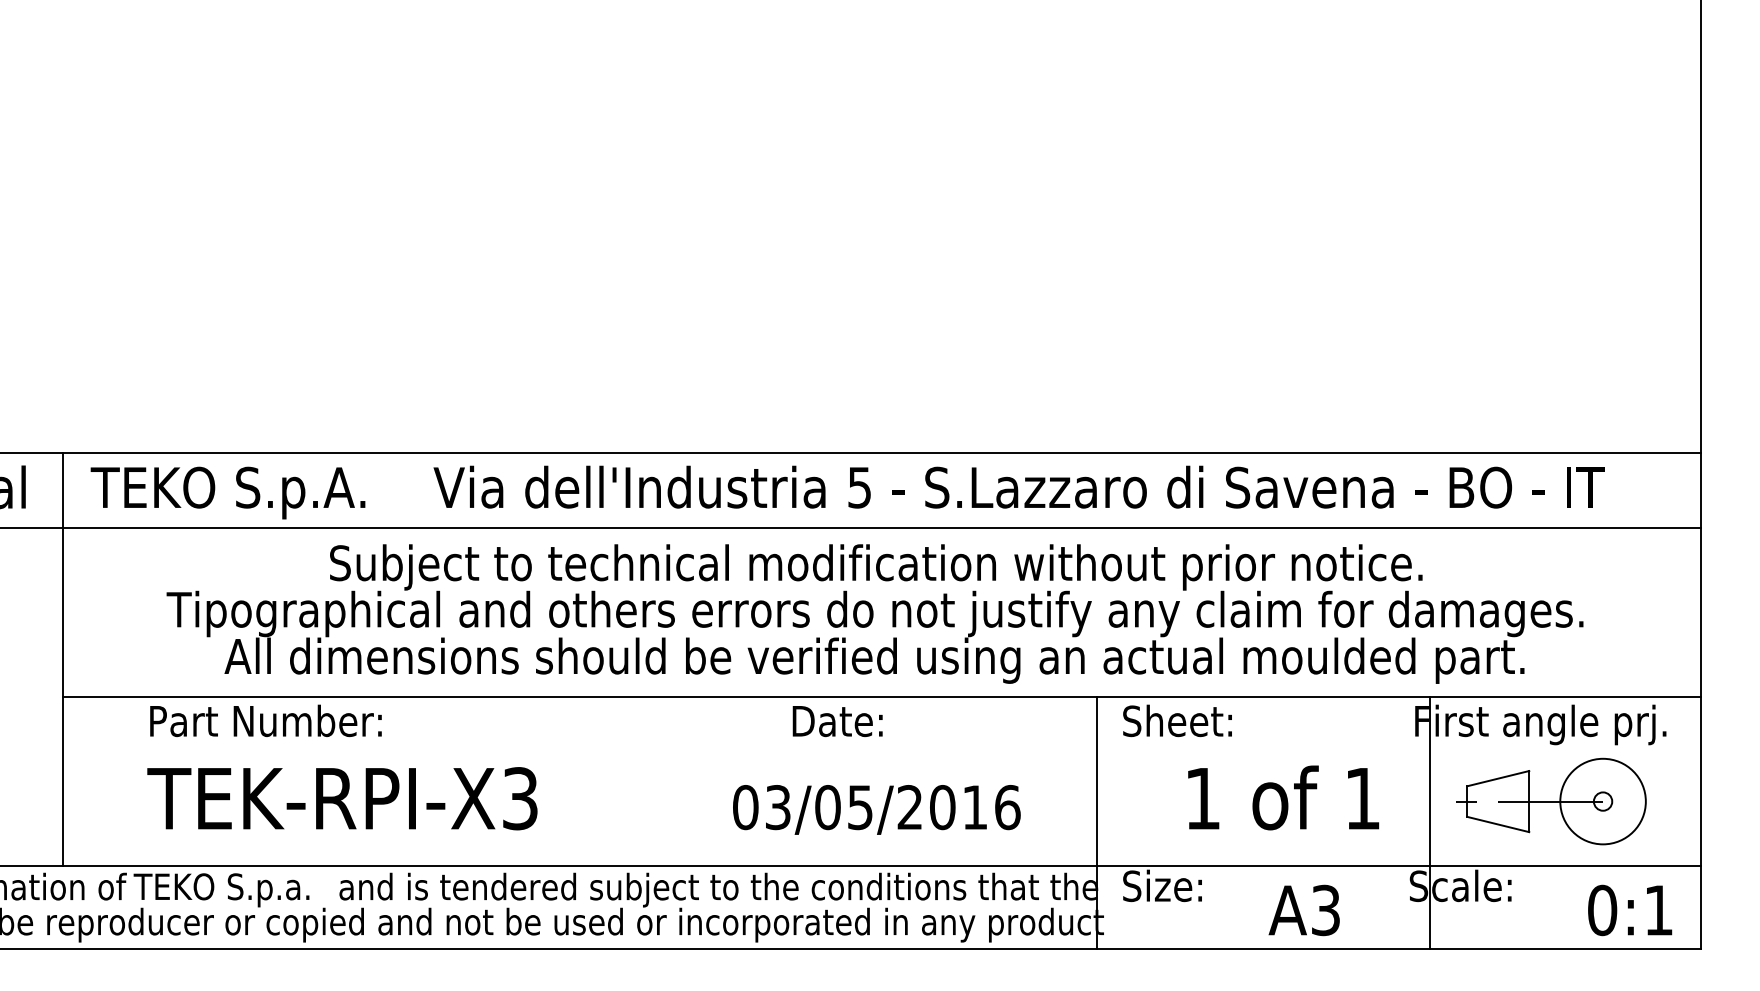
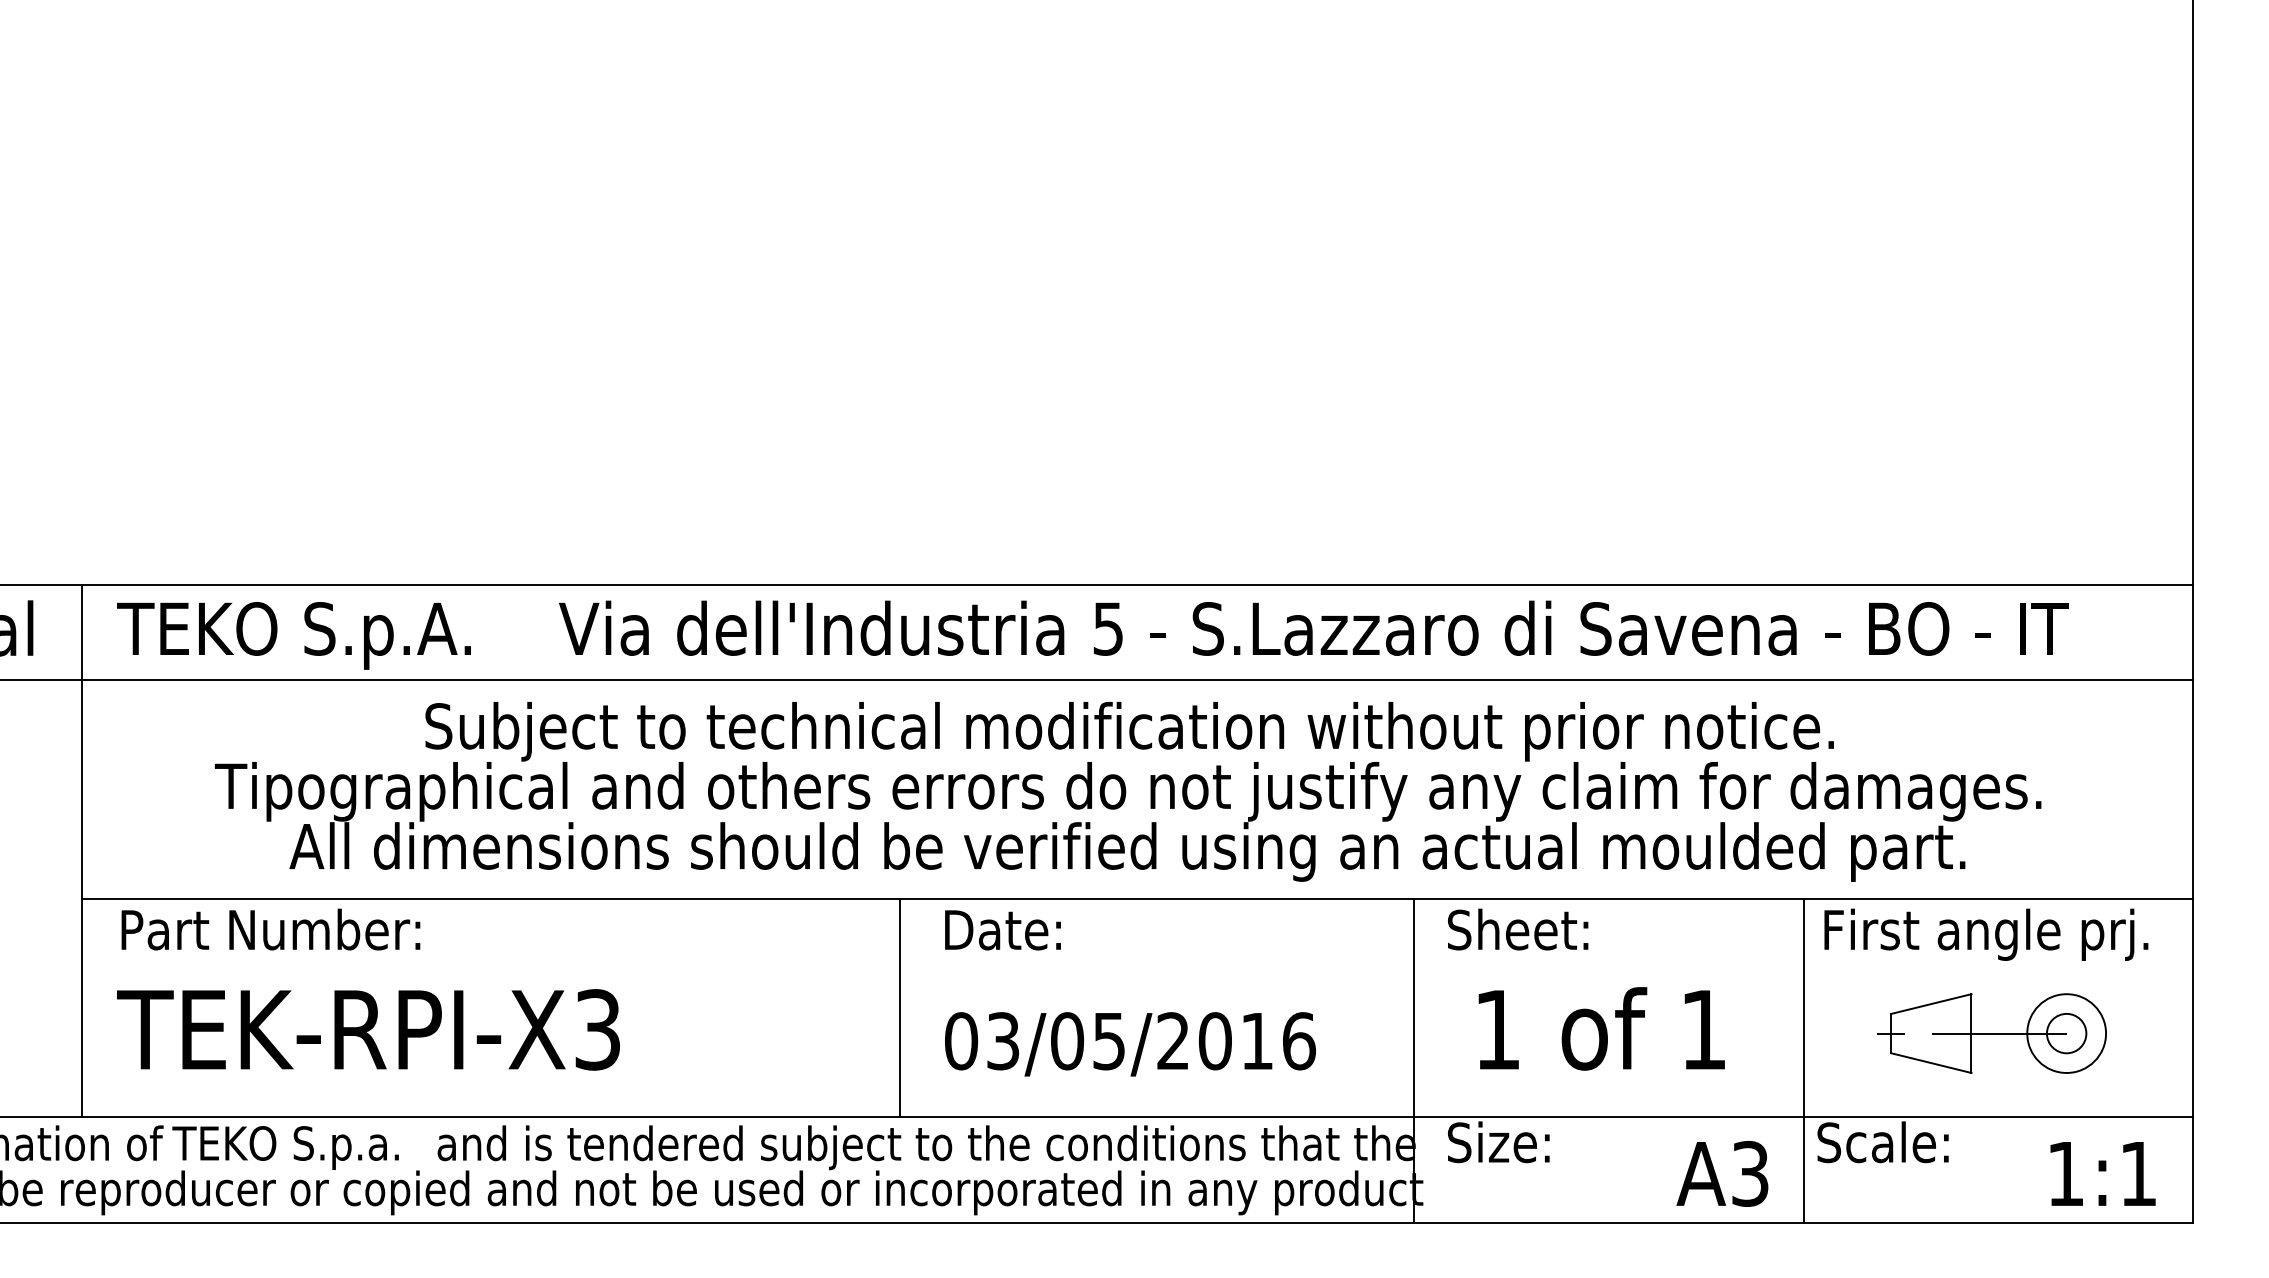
text: (265, 720) -> (270, 929), moved
text: (837, 721) -> (1002, 930), moved
line: (697, 781) -> (899, 1007), added
text: (1283, 797) -> (1601, 1028), moved
text: (342, 798) -> (368, 1029), moved
circle: (1602, 801) -> (2066, 1033), size x0.71
circle: (1602, 801) -> (2066, 1033), size x1.67
line: (1429, 822) -> (1803, 1060), moved
text: (1304, 910) -> (1722, 1173), moved
text: (1602, 910) -> (2065, 1173), 0:1 -> 1:1

